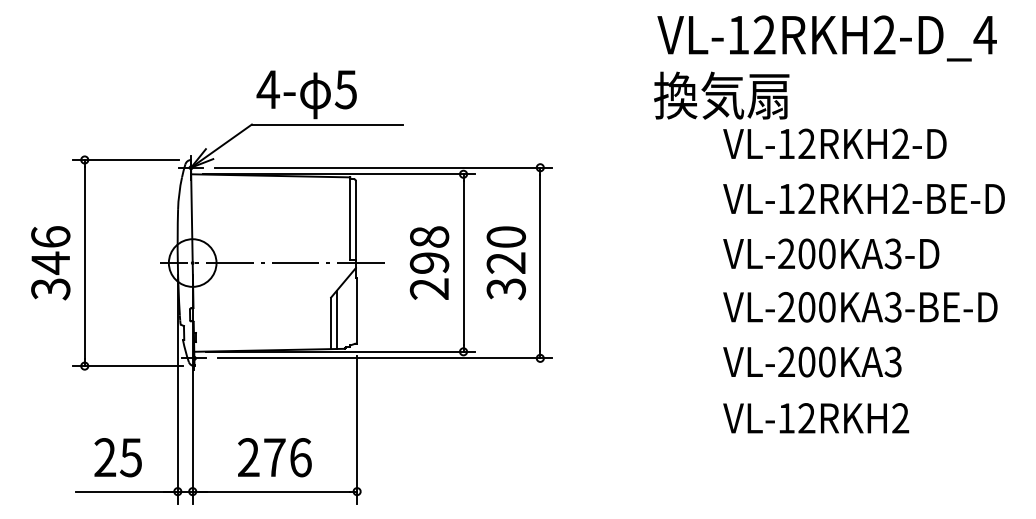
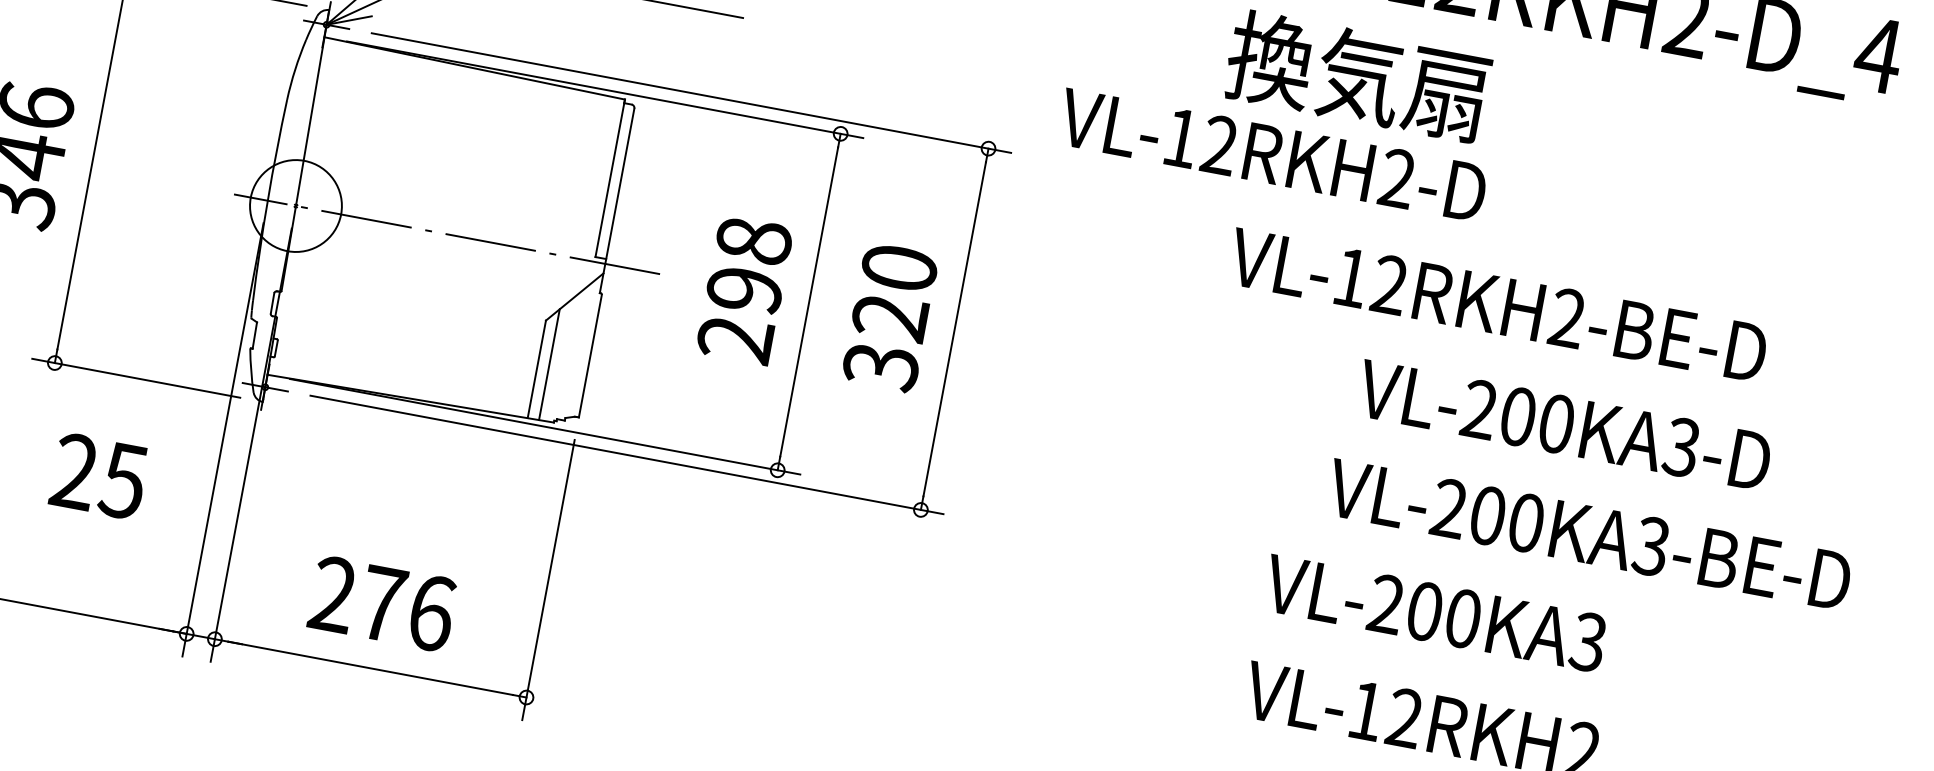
text: (834, 143) -> (1272, 154), moved
text: (863, 198) -> (1497, 304), moved
text: (831, 253) -> (1564, 424), moved
text: (860, 307) -> (1589, 535), moved
text: (117, 457) -> (97, 475), moved

